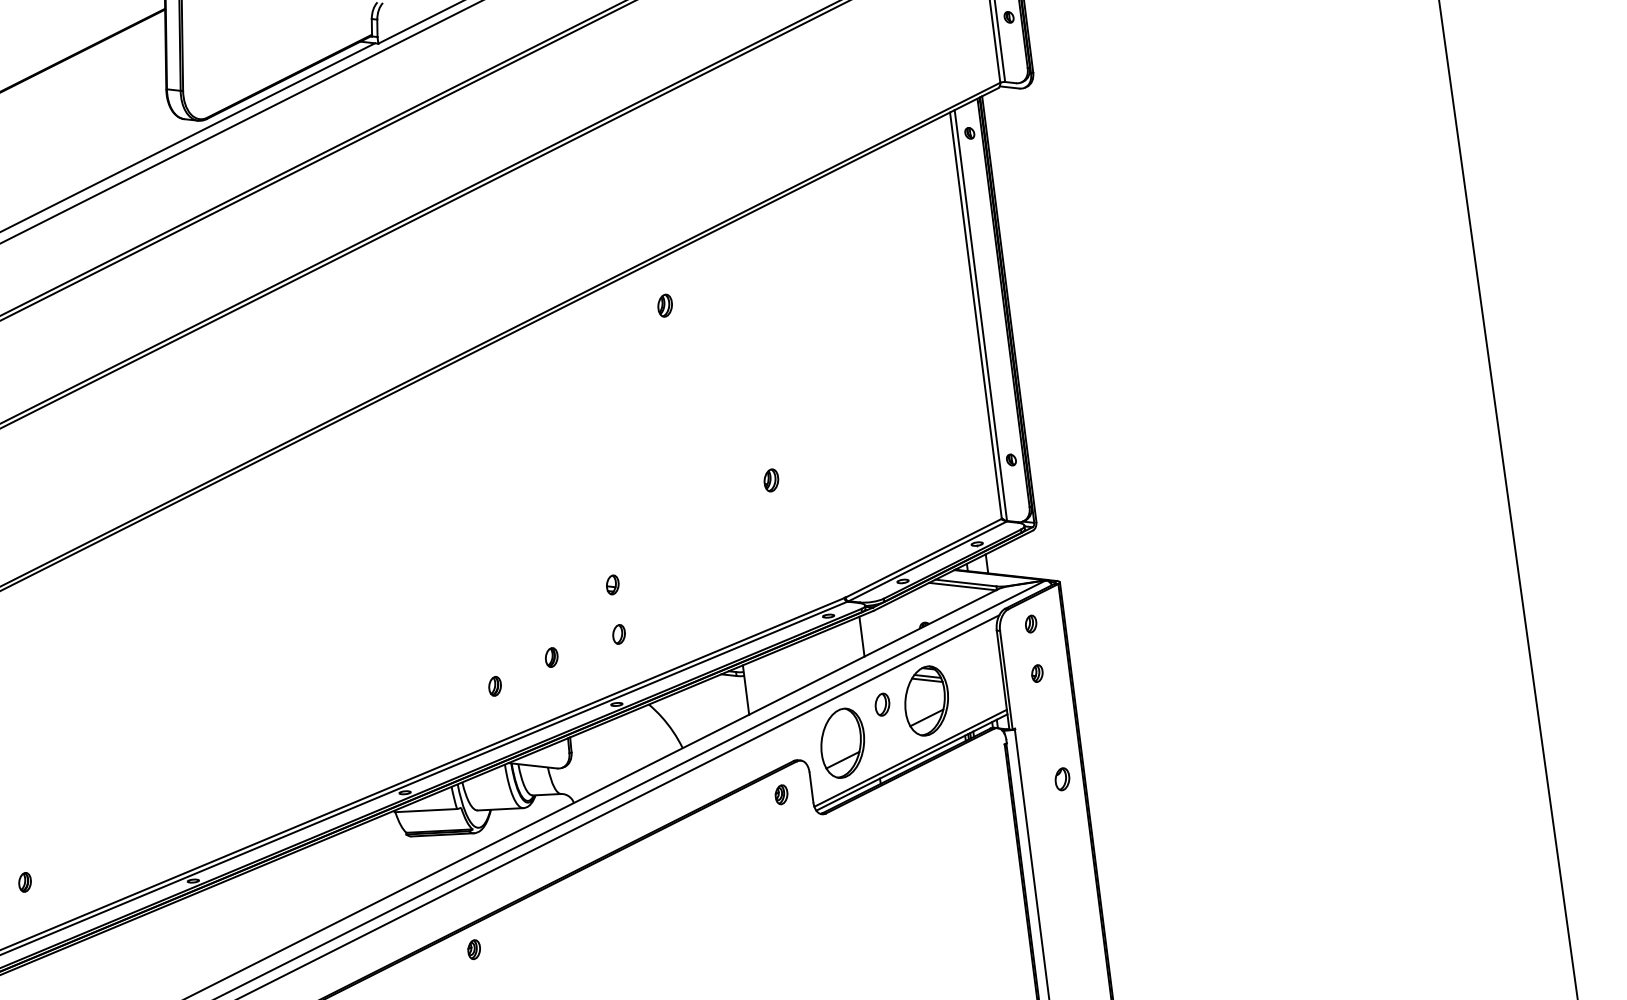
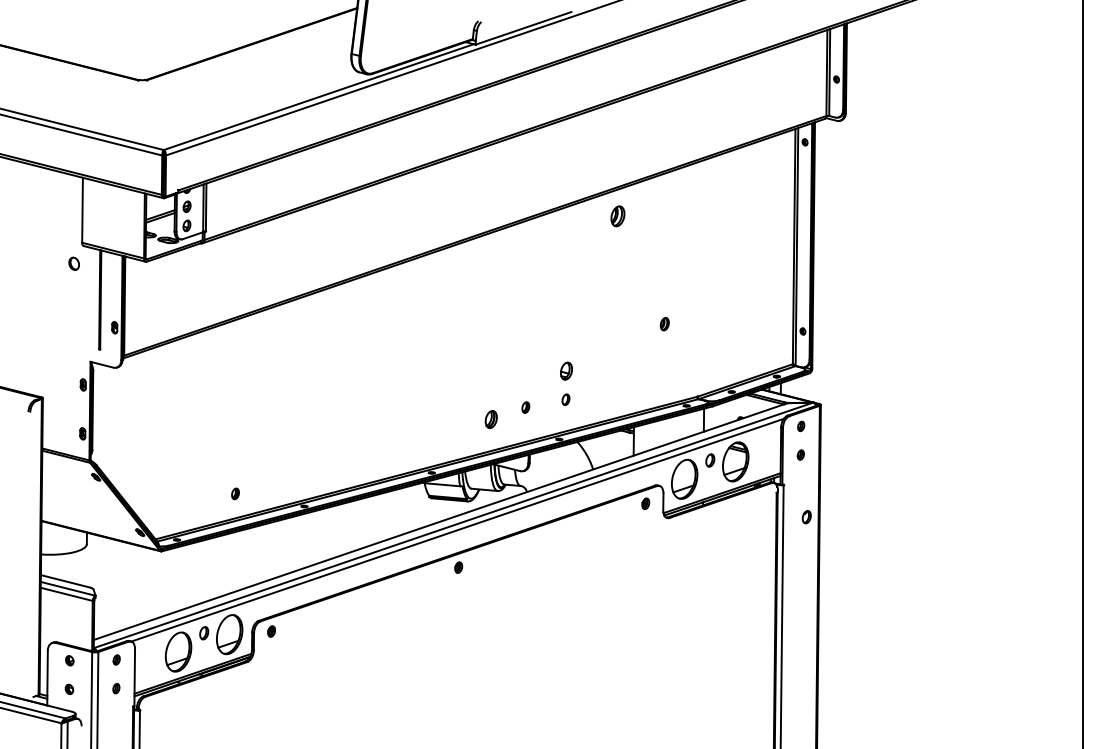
part: (665, 305) -> (618, 216), size x1.6
part: (611, 584) -> (565, 370), size x1.6
part: (495, 686) -> (491, 419), size x1.6
part: (24, 881) -> (235, 493), moved

